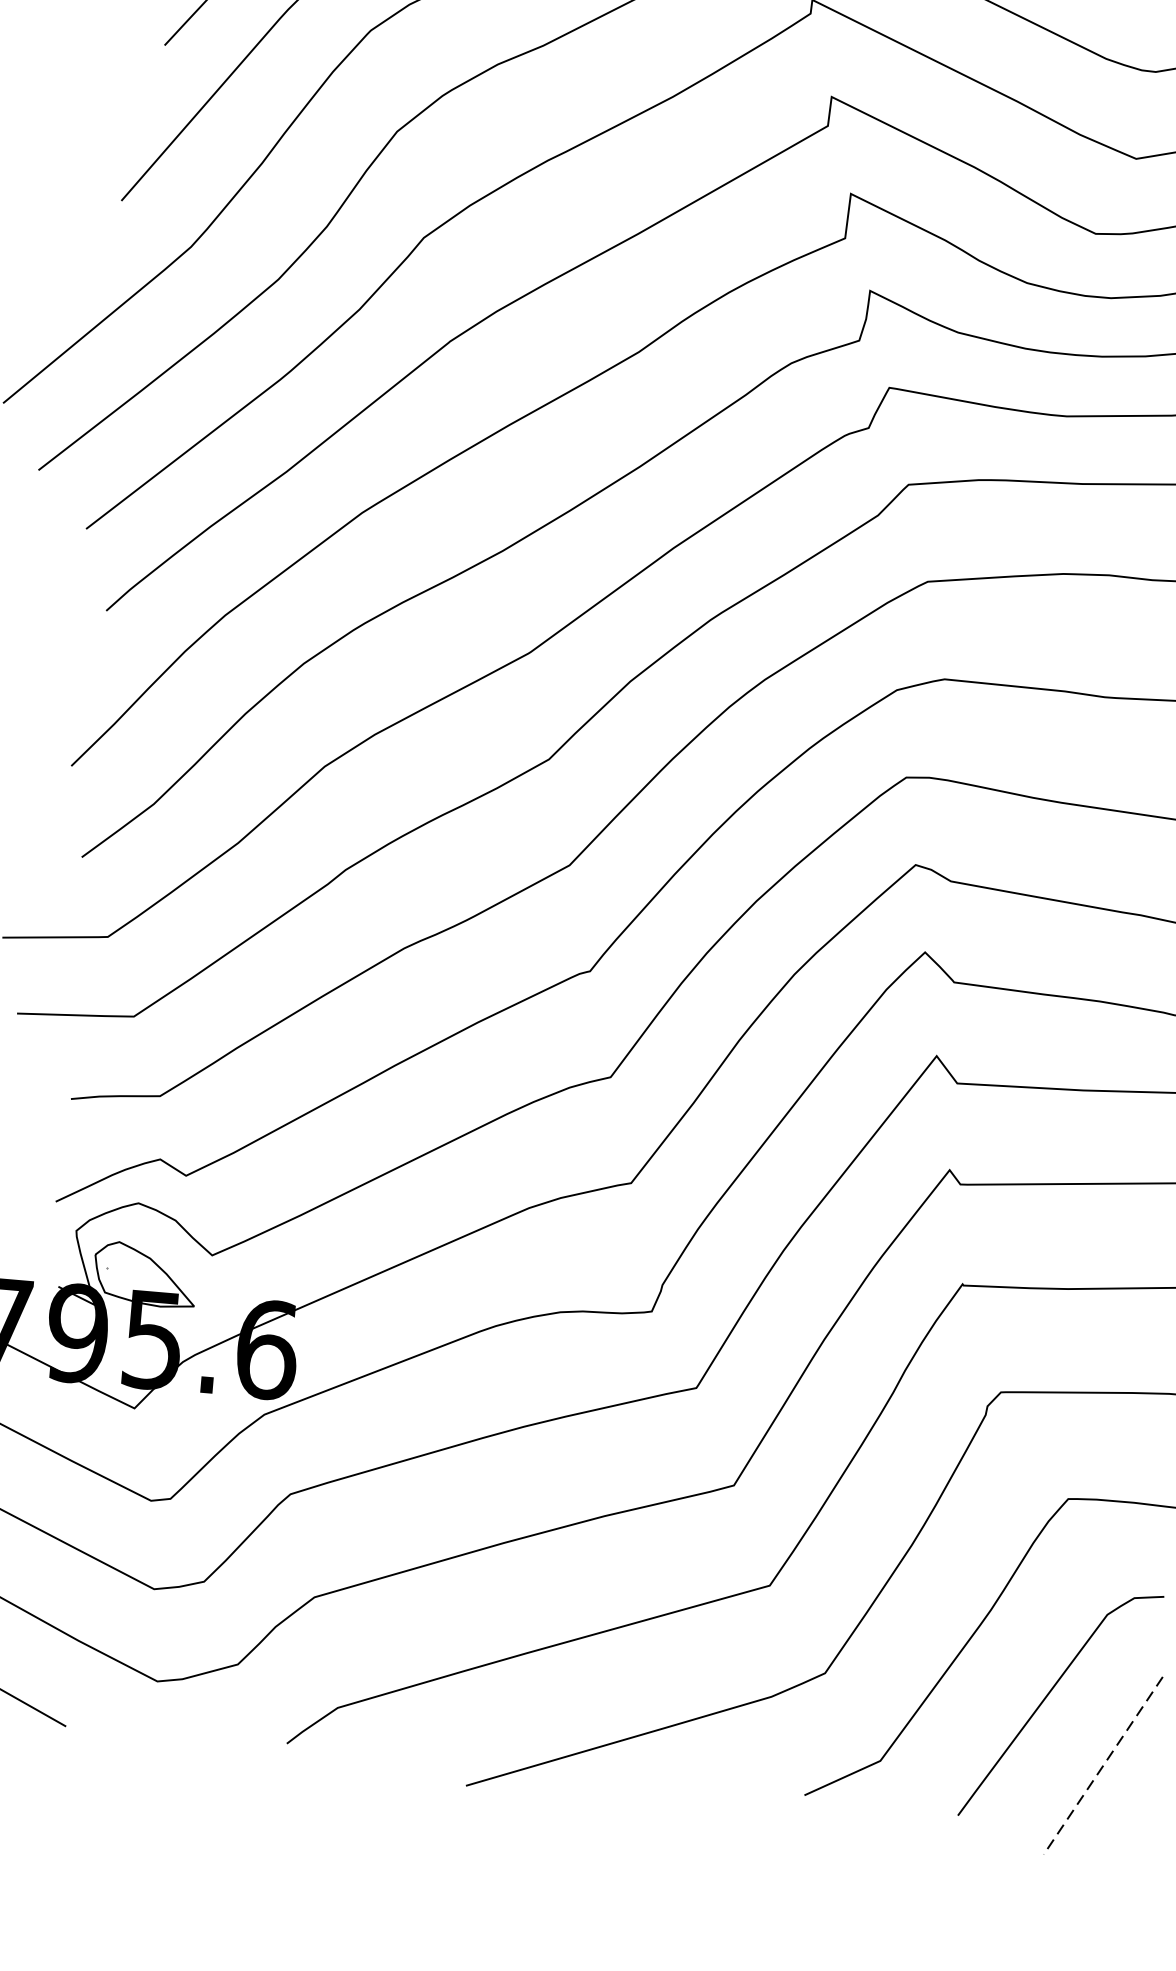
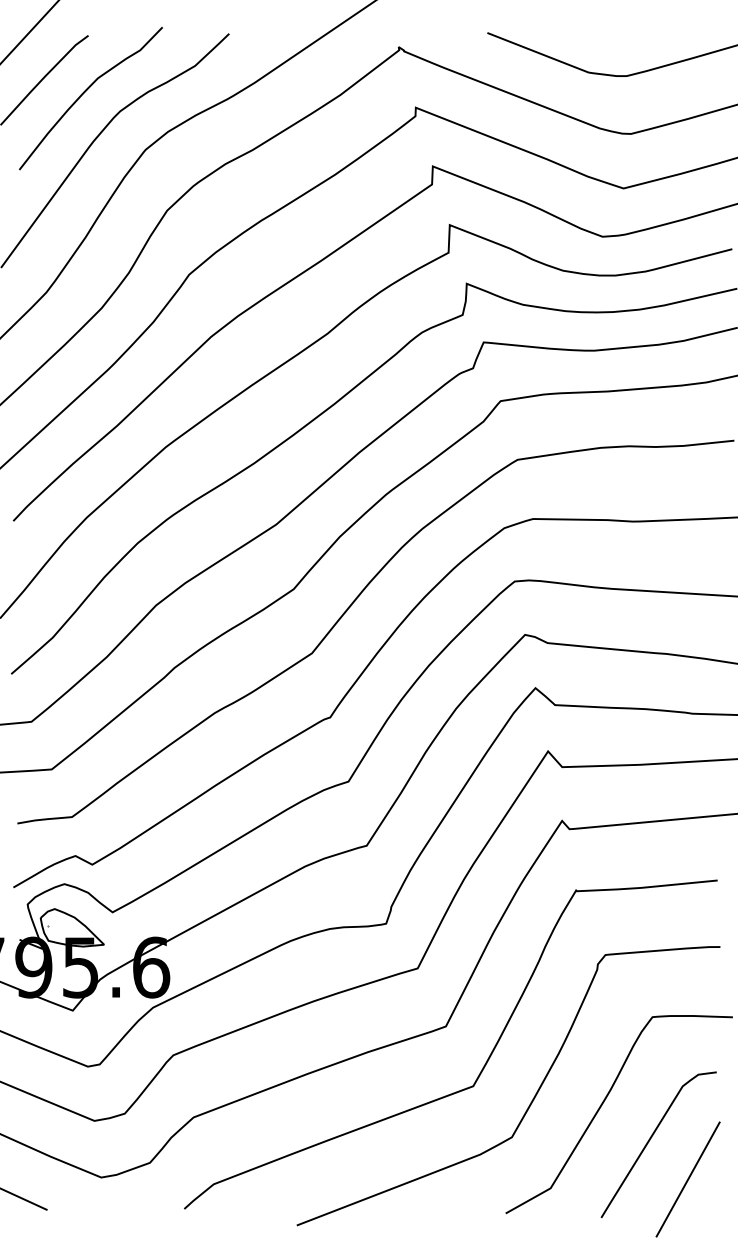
line: (1102, 1765) -> (687, 1179), dashed -> solid

